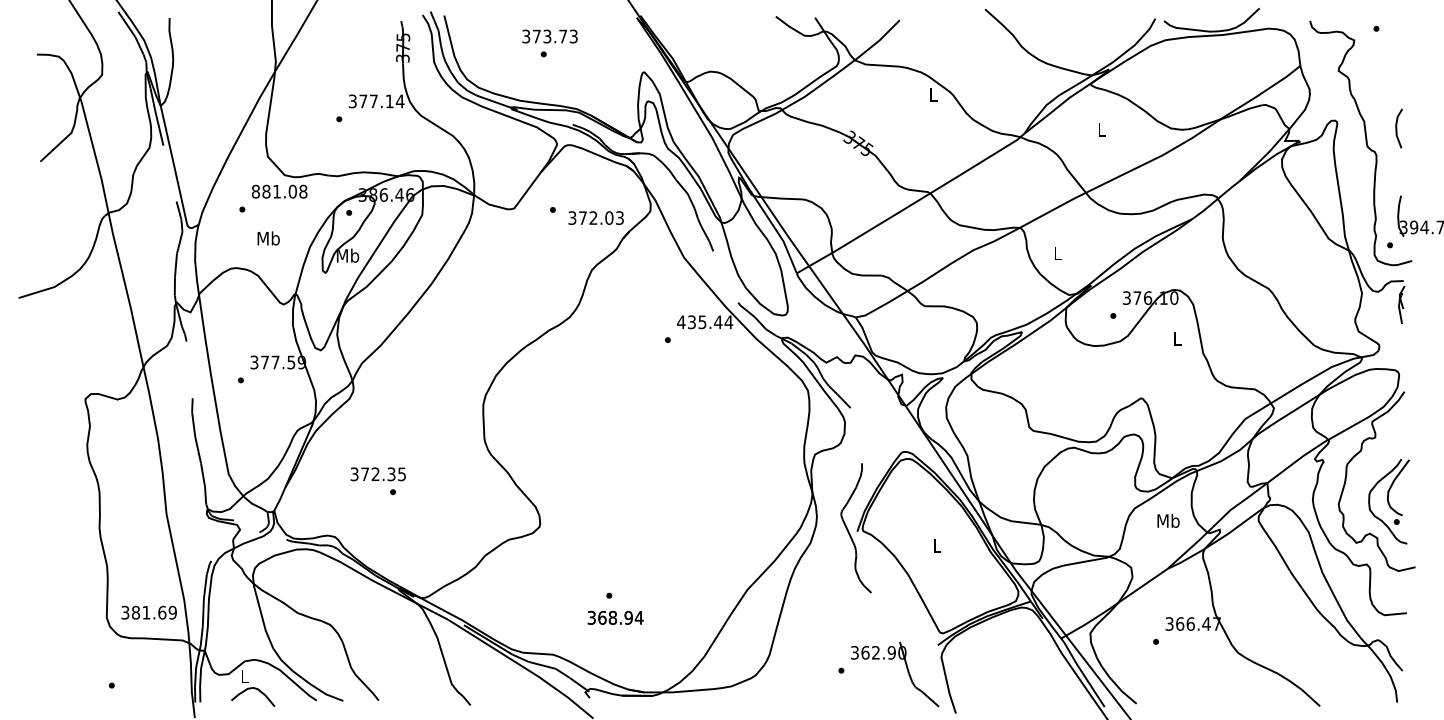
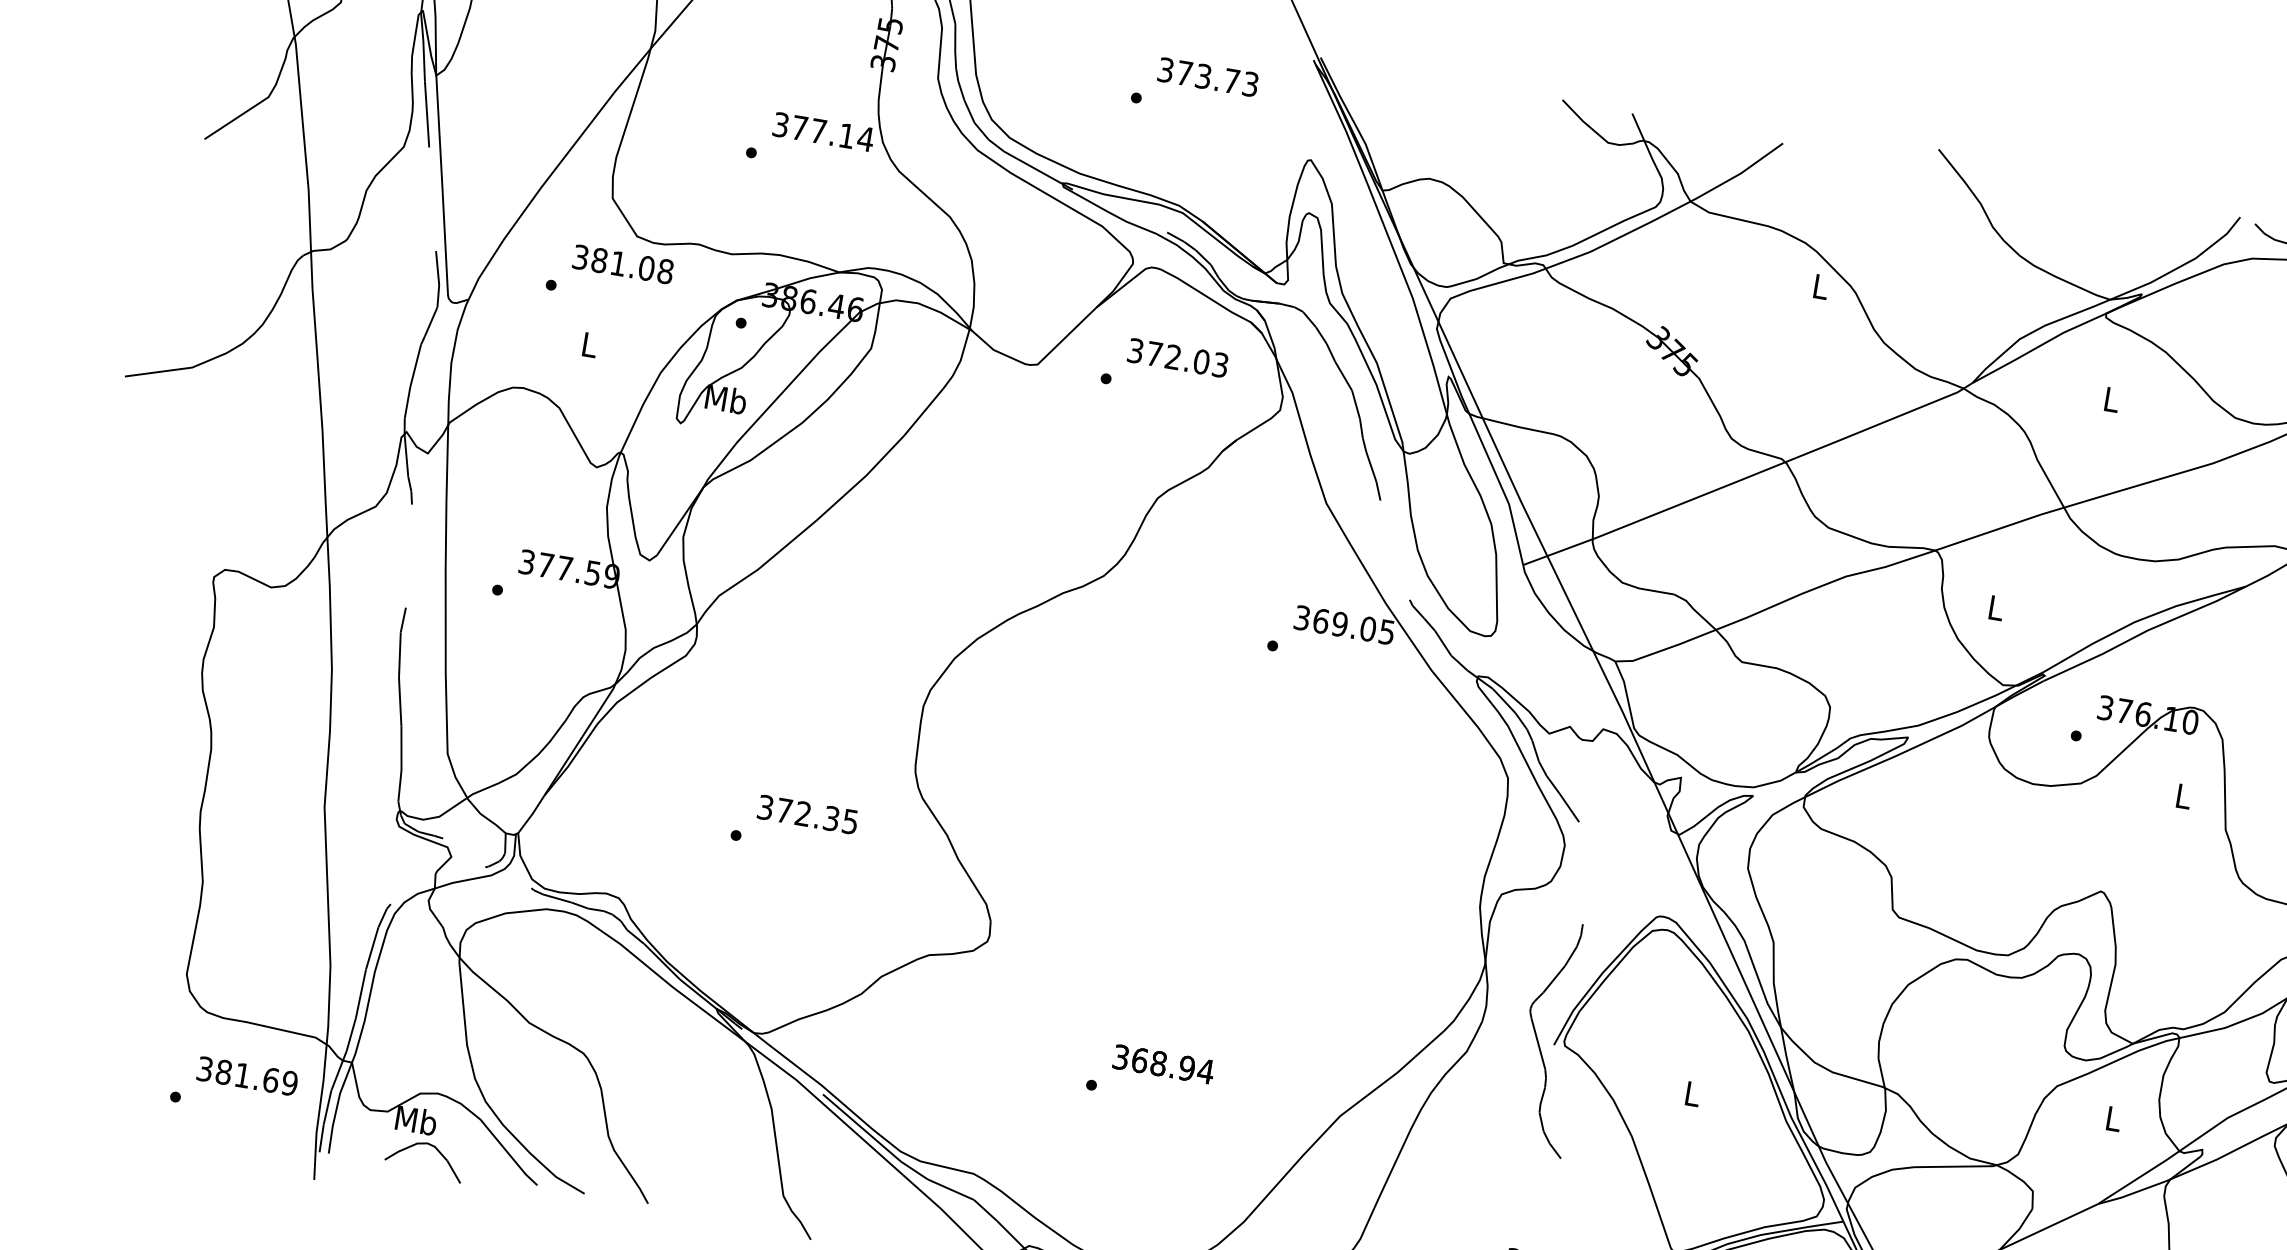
text: (549, 36) -> (1207, 77), moved
text: (255, 191) -> (580, 256), 881.08 -> 381.08
text: (595, 217) -> (1177, 356), moved
text: (268, 238) -> (589, 344), Mb -> L
text: (705, 322) -> (1345, 625), 435.44 -> 369.05
text: (377, 474) -> (806, 814), moved
text: (1168, 520) -> (2113, 1118), Mb -> L
text: (148, 612) -> (246, 1075), moved
text: (615, 617) -> (1163, 1063), moved
text: (245, 676) -> (417, 1120), L -> Mb

